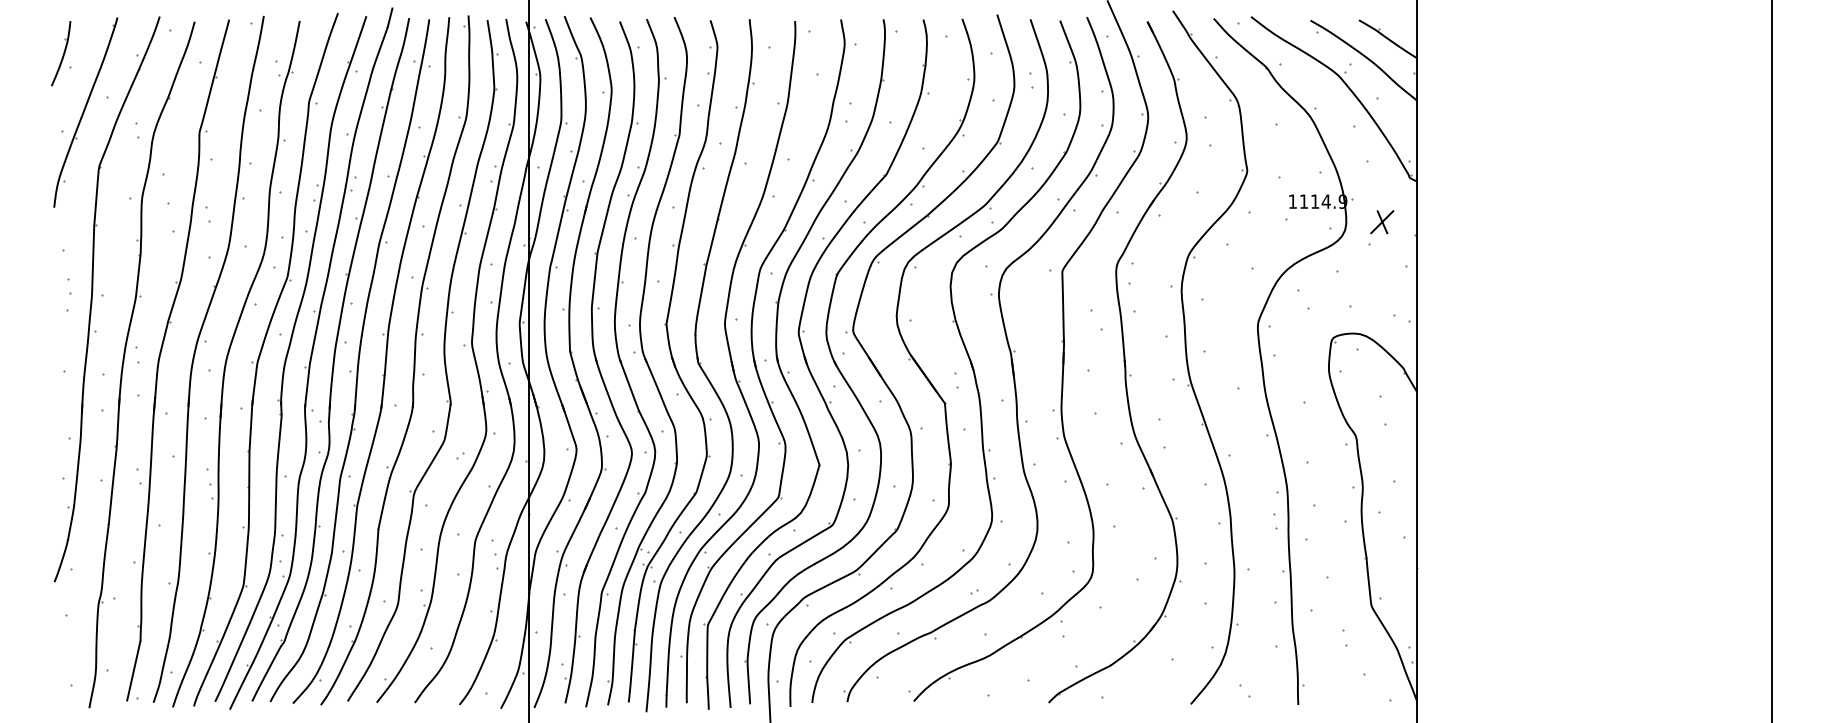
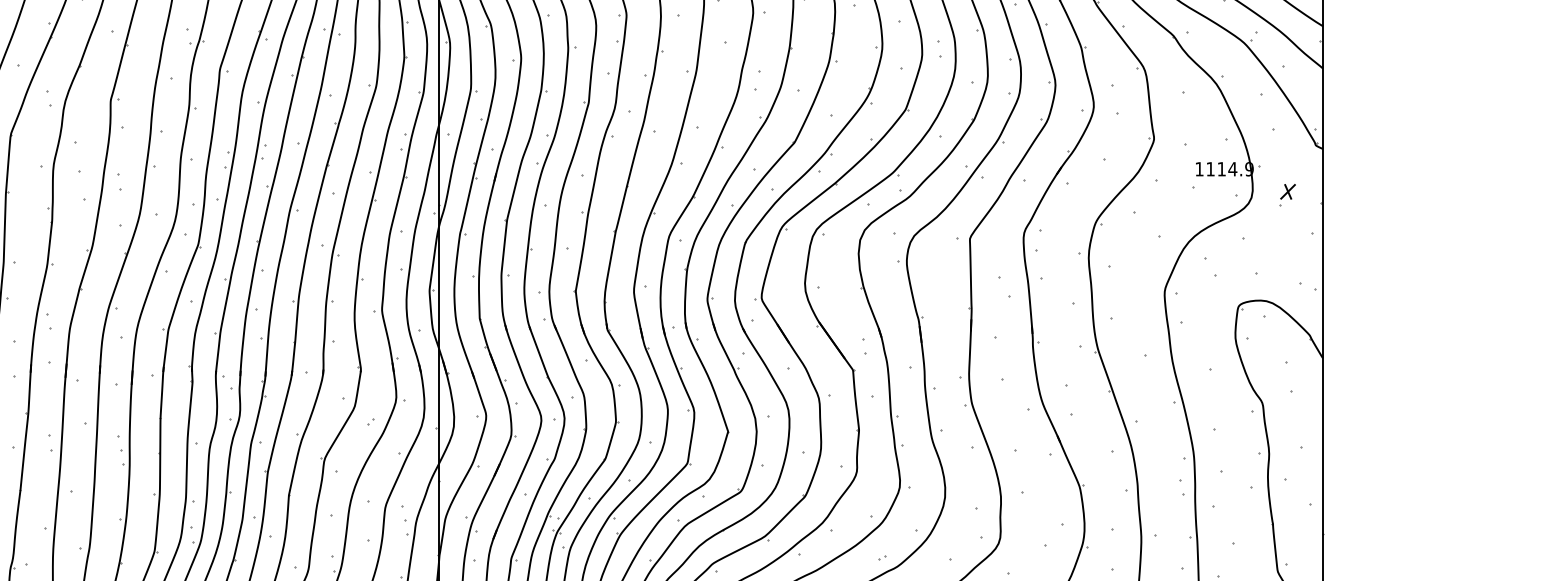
part: (1380, 227) -> (1286, 194), size x0.62

